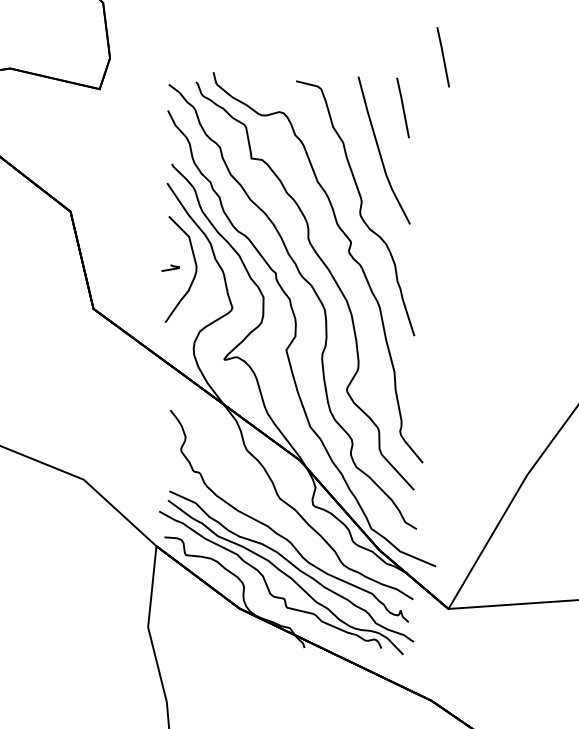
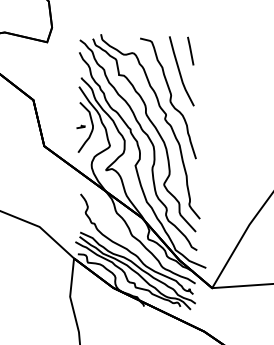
line: (442, 55) -> (209, 26), removed

